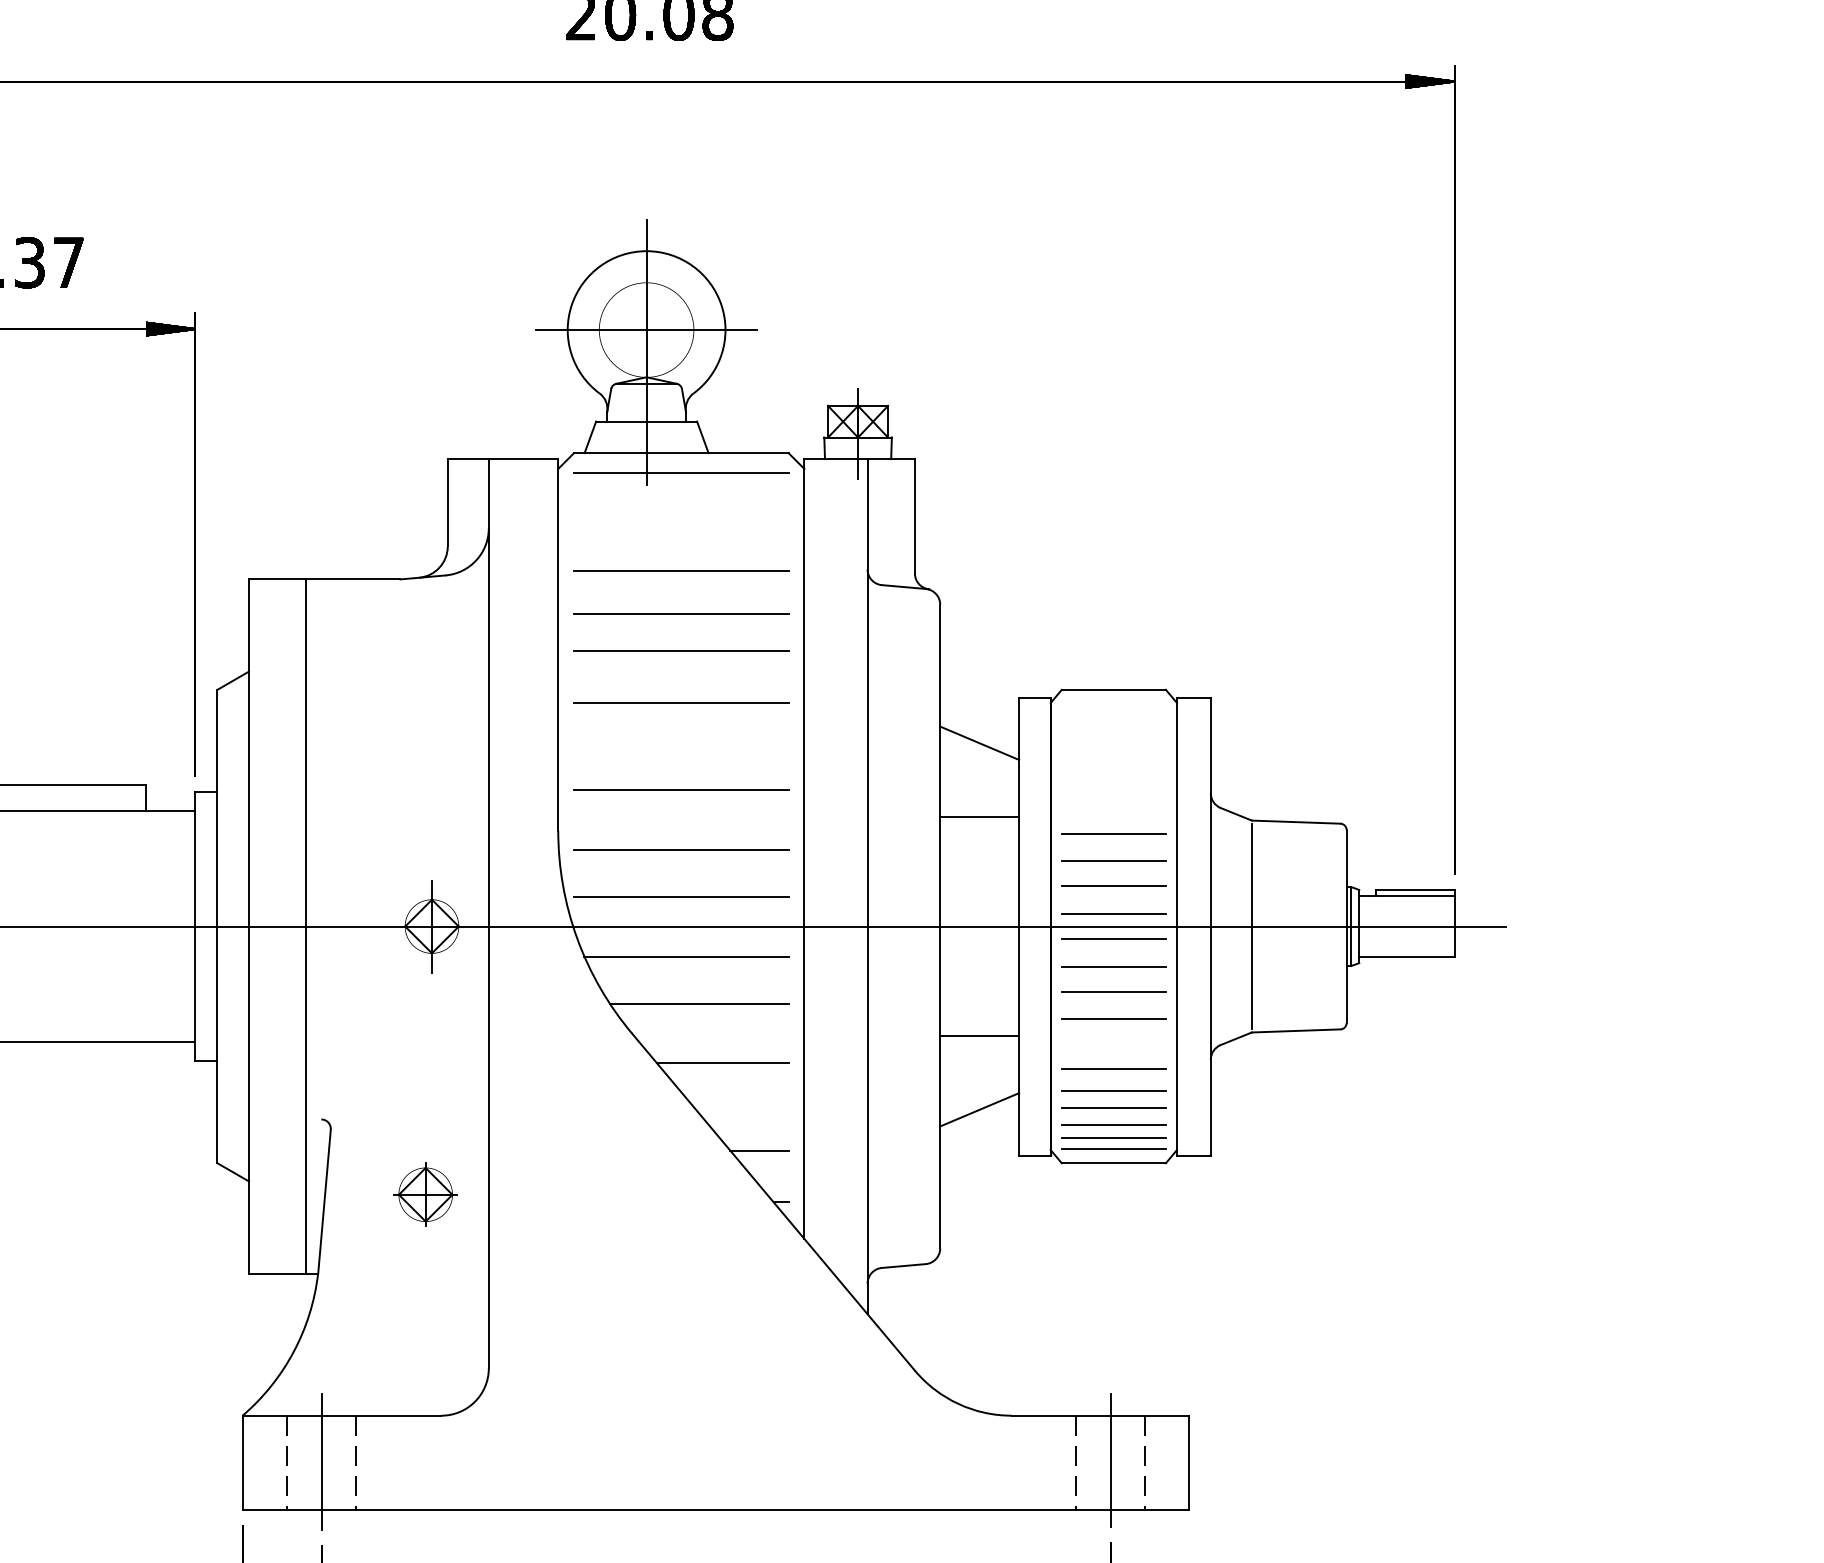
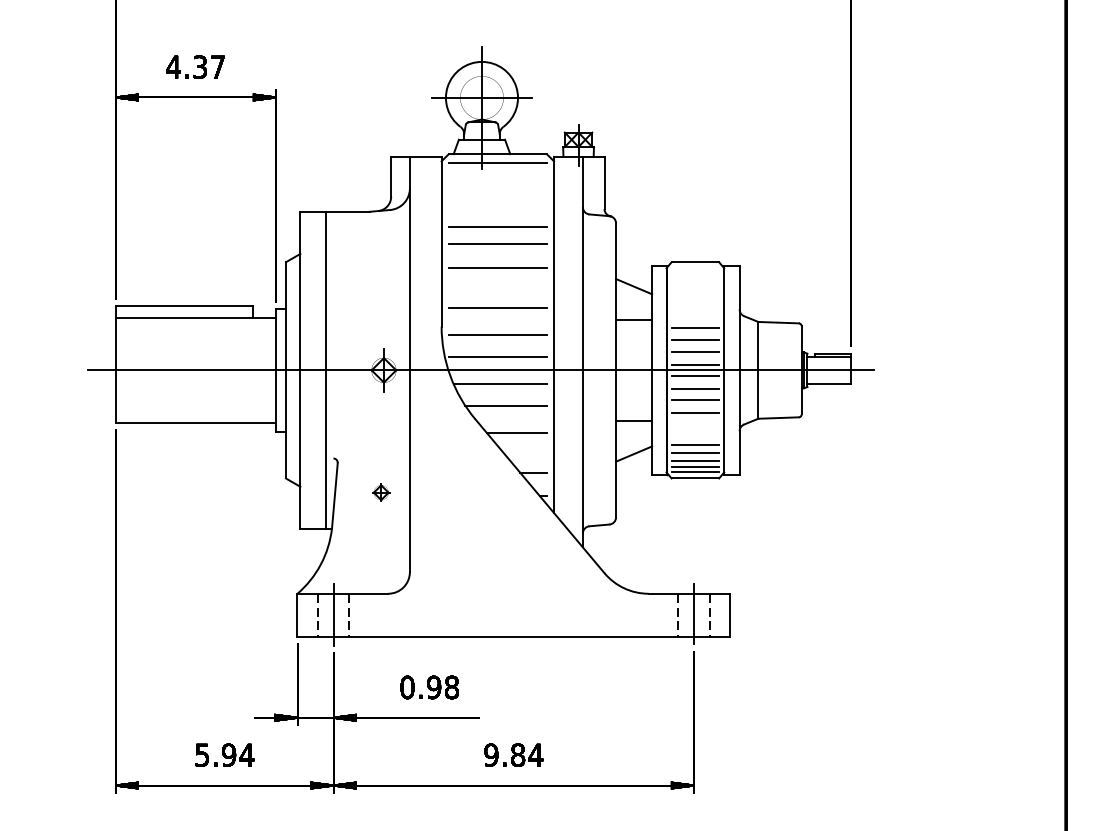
line: (680, 572) -> (497, 208), removed
line: (1114, 1069) -> (695, 435), removed
part: (426, 1193) -> (381, 492), size x0.6

